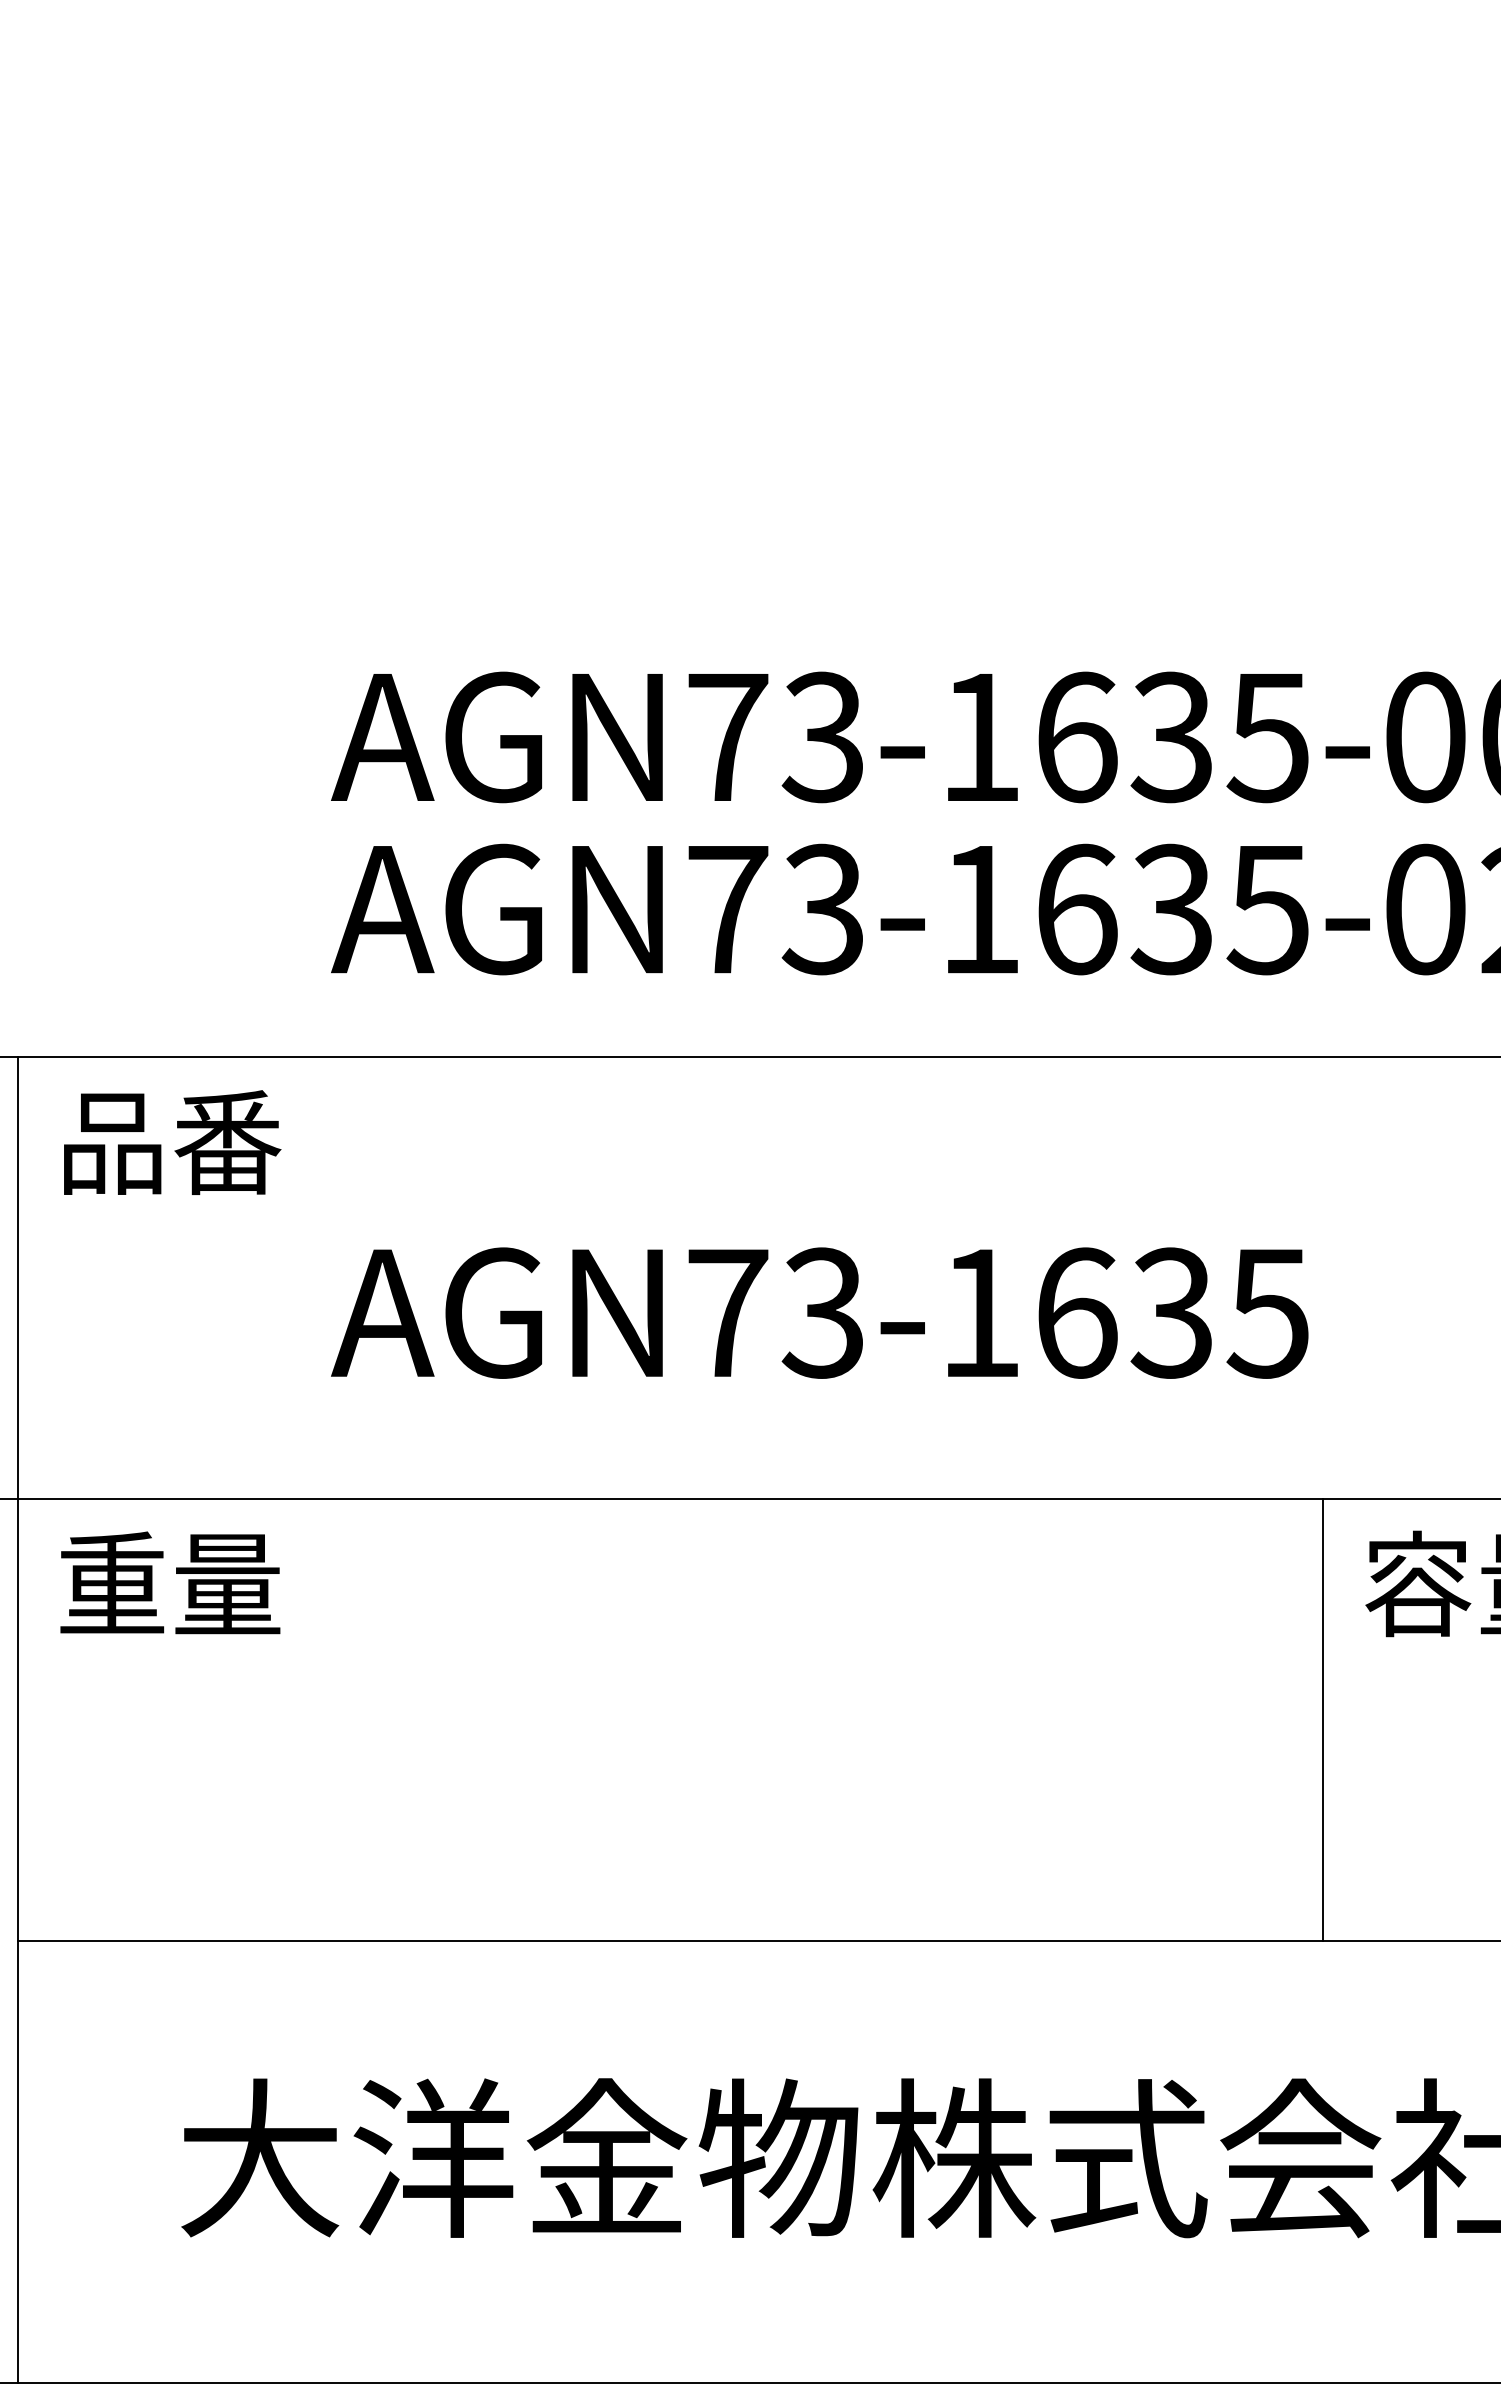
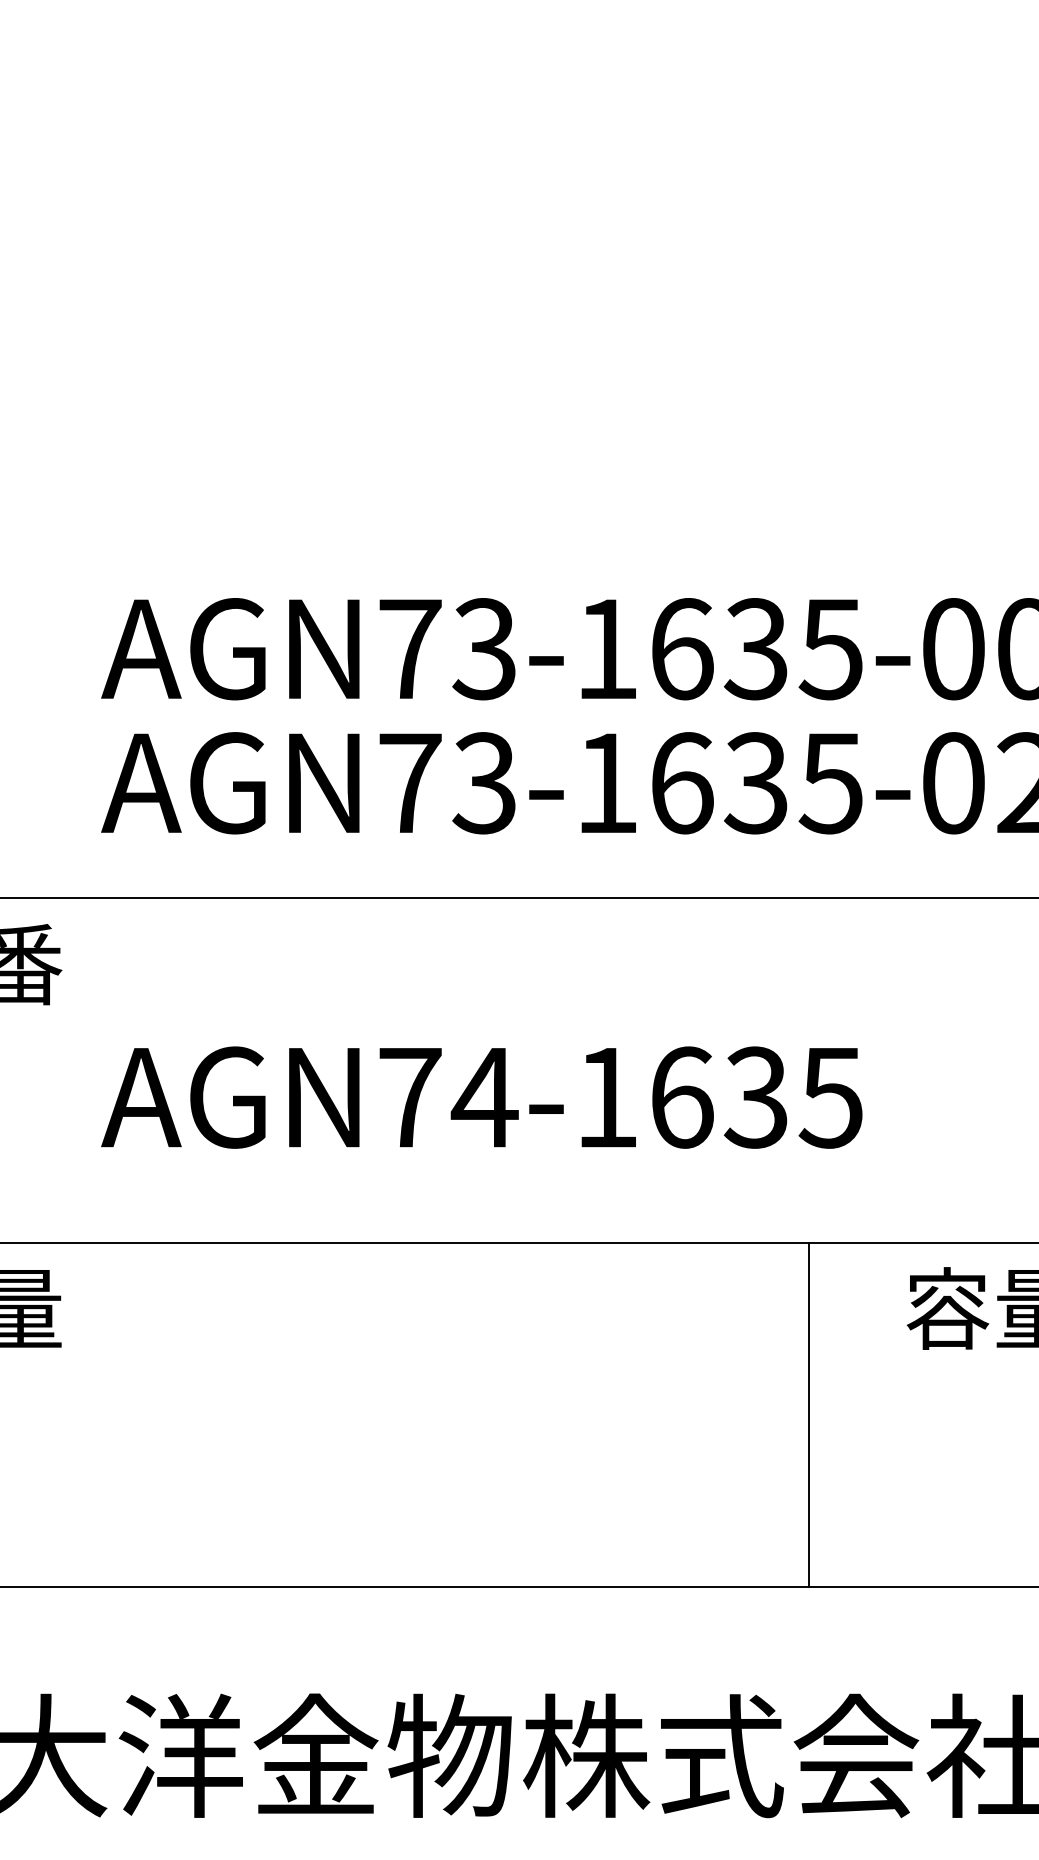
text: (823, 1312) -> (484, 1097), AGN73-1635 -> AGN74-1635
line: (1323, 1720) -> (808, 1414), moved

